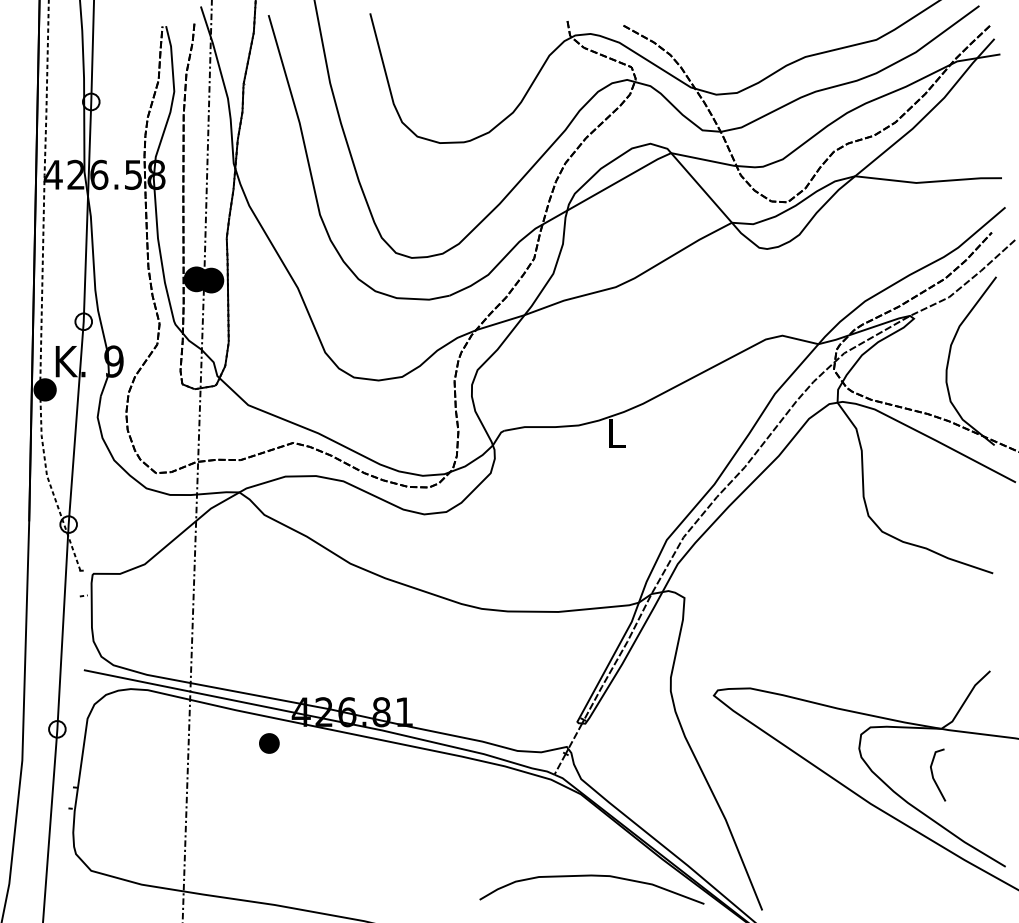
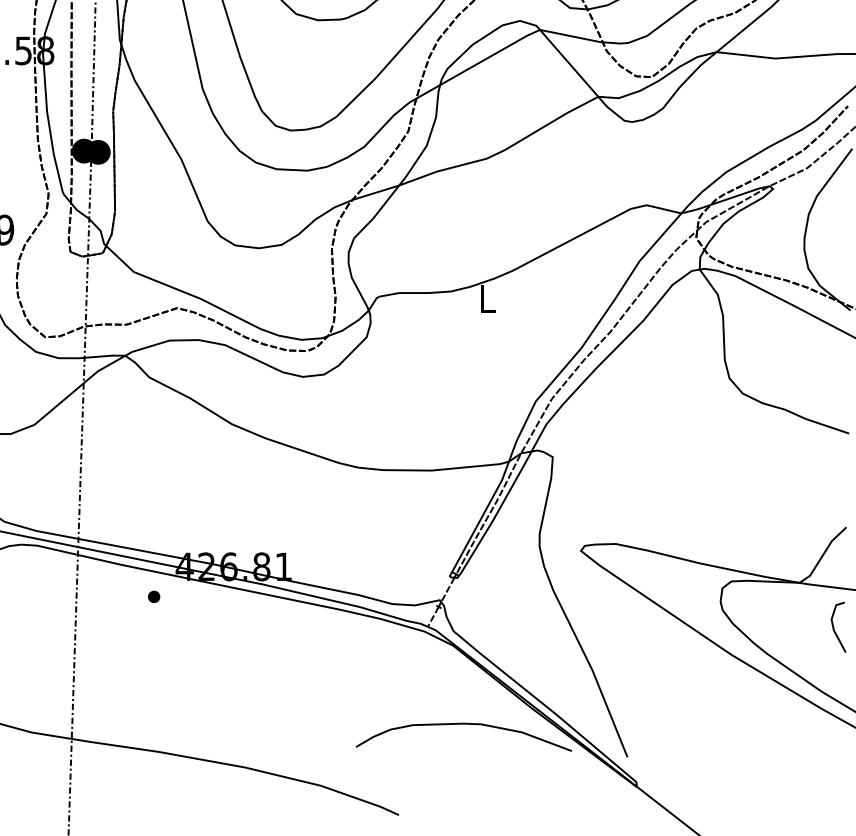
part: (269, 743) -> (154, 596), size x0.62
line: (933, 774) -> (834, 626), moved

